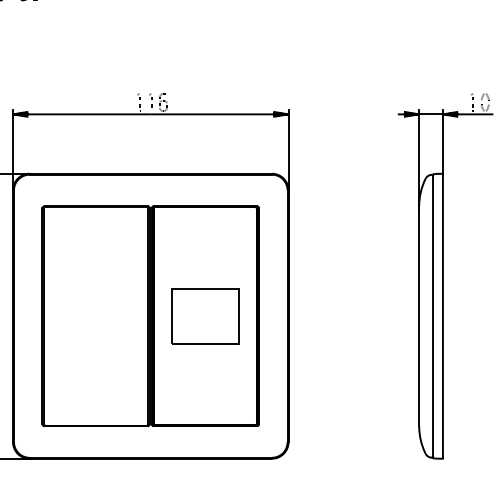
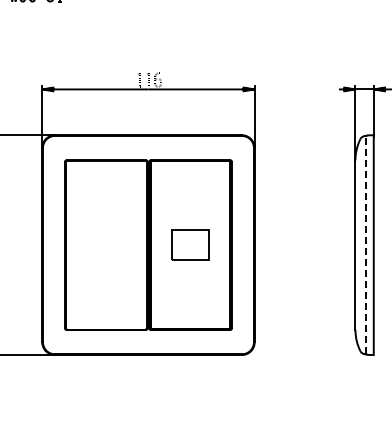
part: (205, 315) -> (190, 244), size x0.7
line: (433, 315) -> (366, 244), solid -> dashed

